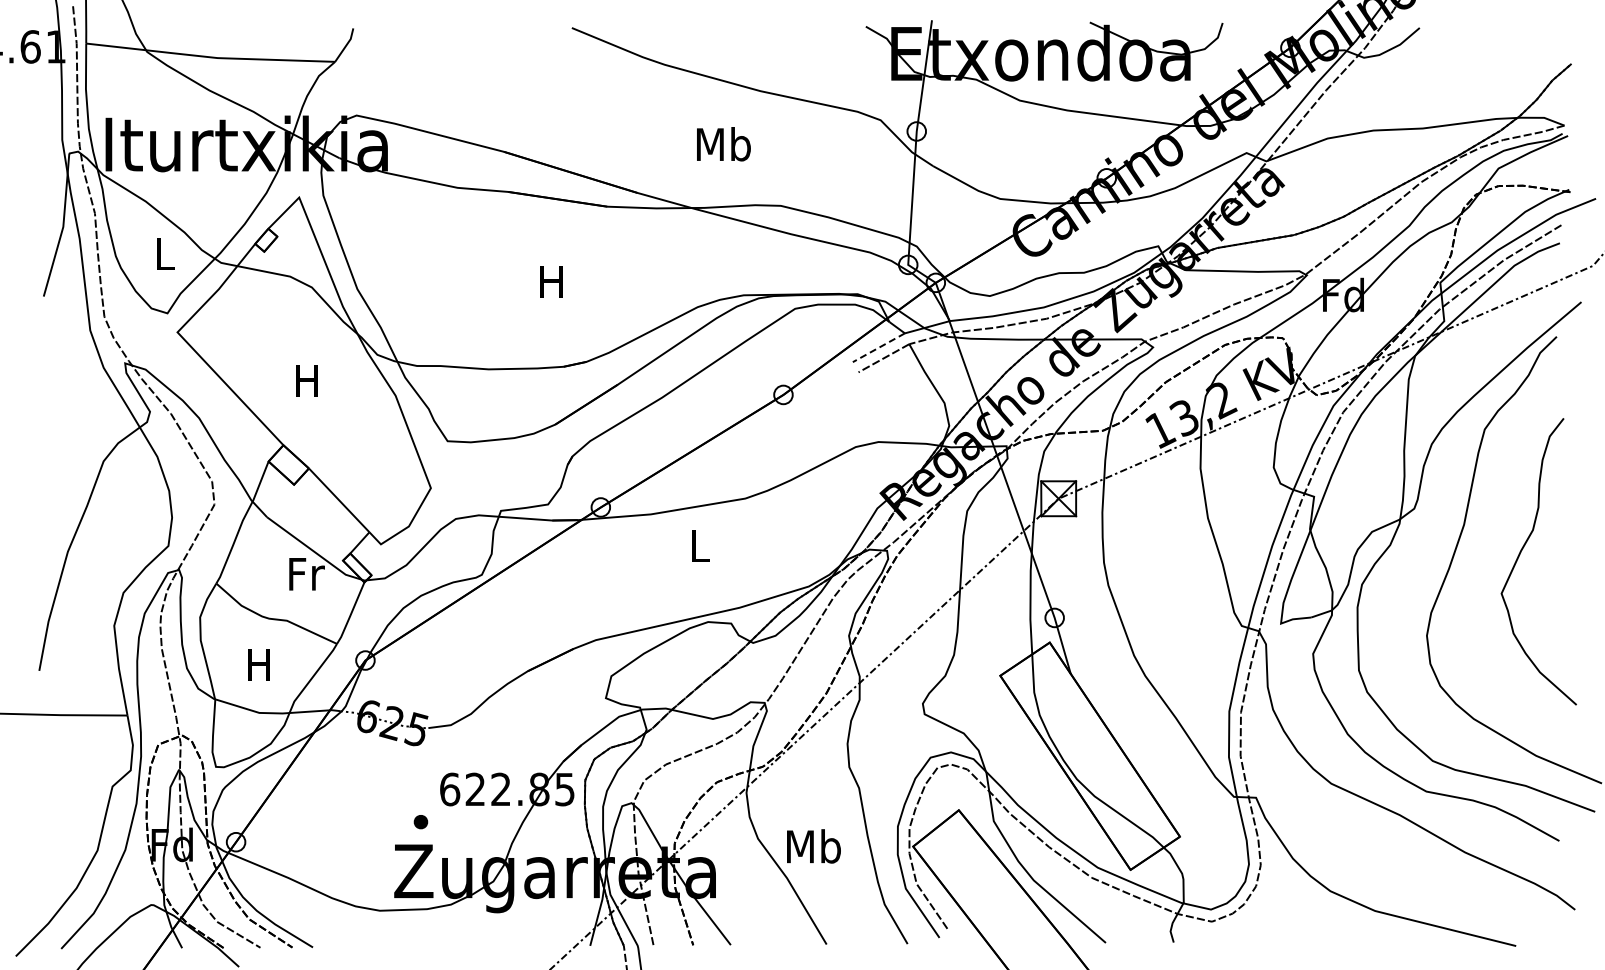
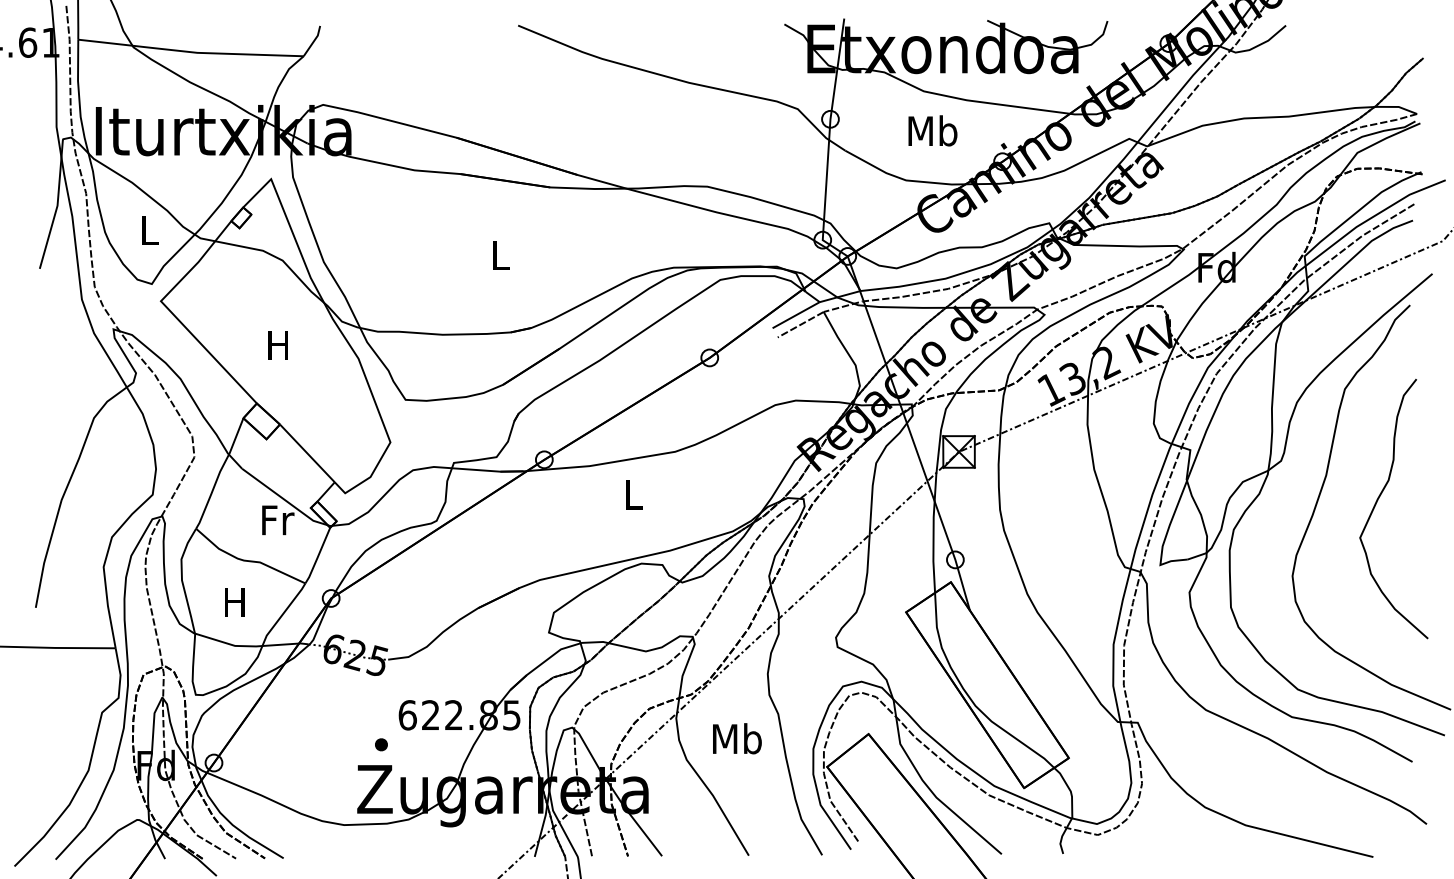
text: (723, 144) -> (932, 131), moved
text: (551, 281) -> (499, 255), H -> L
line: (878, 347) -> (795, 314), dashed -> solid
text: (813, 846) -> (736, 738), moved

